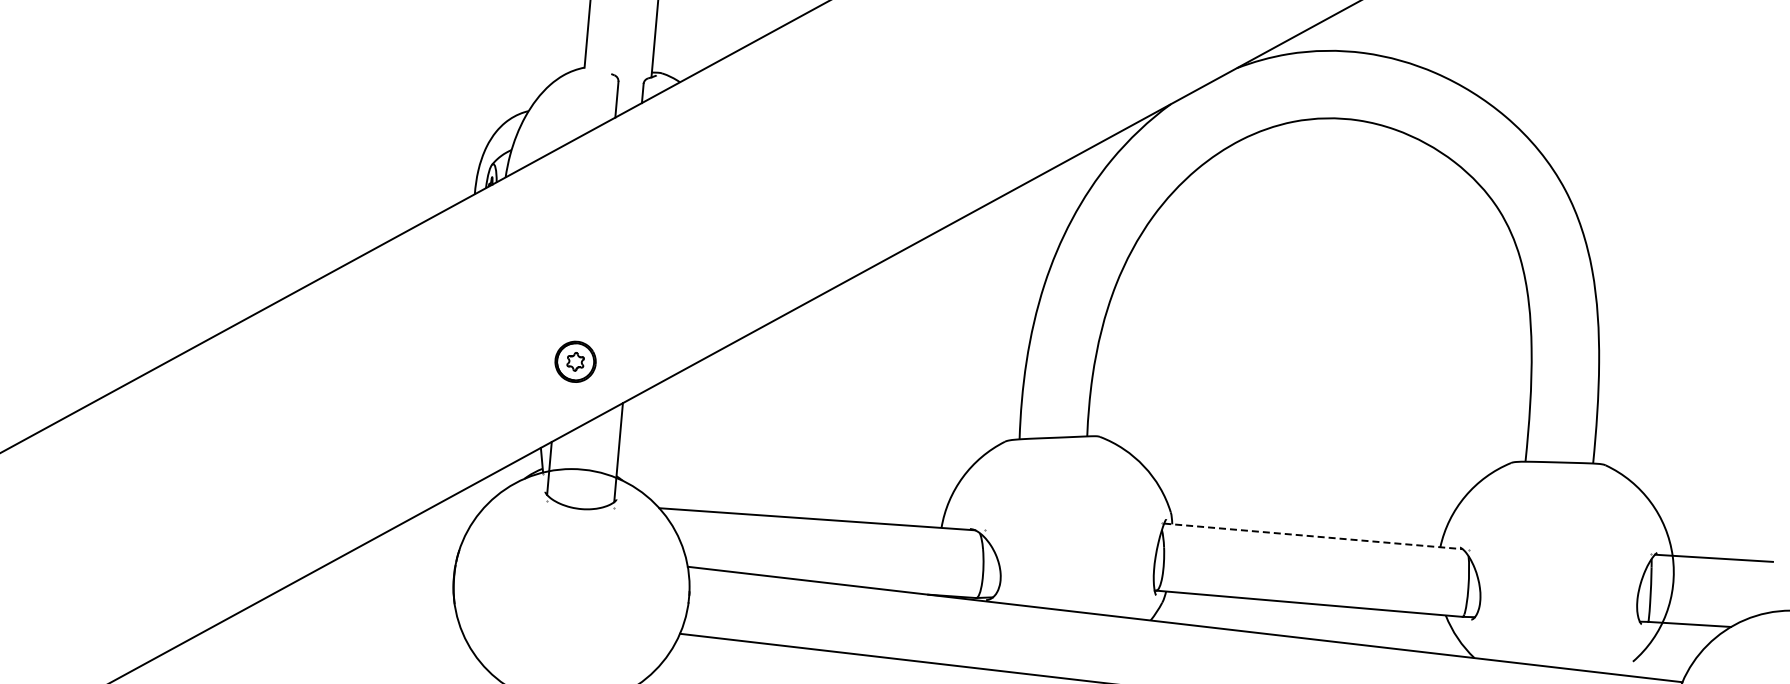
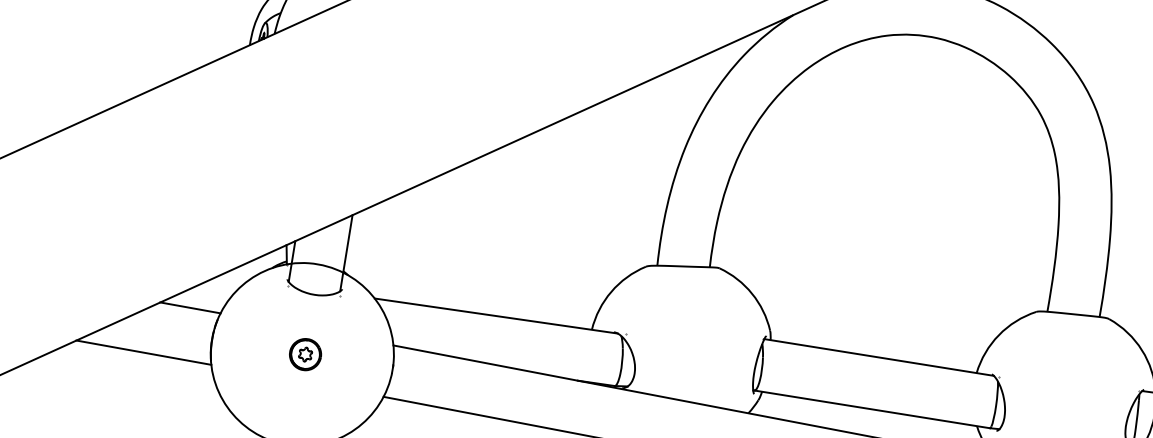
part: (575, 361) -> (305, 354), moved
line: (1313, 536) -> (879, 357), dashed -> solid
line: (422, 537) -> (189, 307), added
line: (367, 599) -> (143, 352), added

